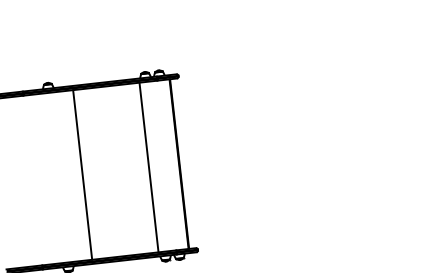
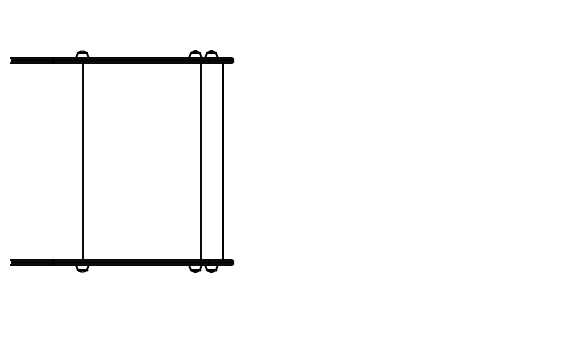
line: (148, 167) -> (200, 161), moved
line: (82, 174) -> (82, 161), moved

